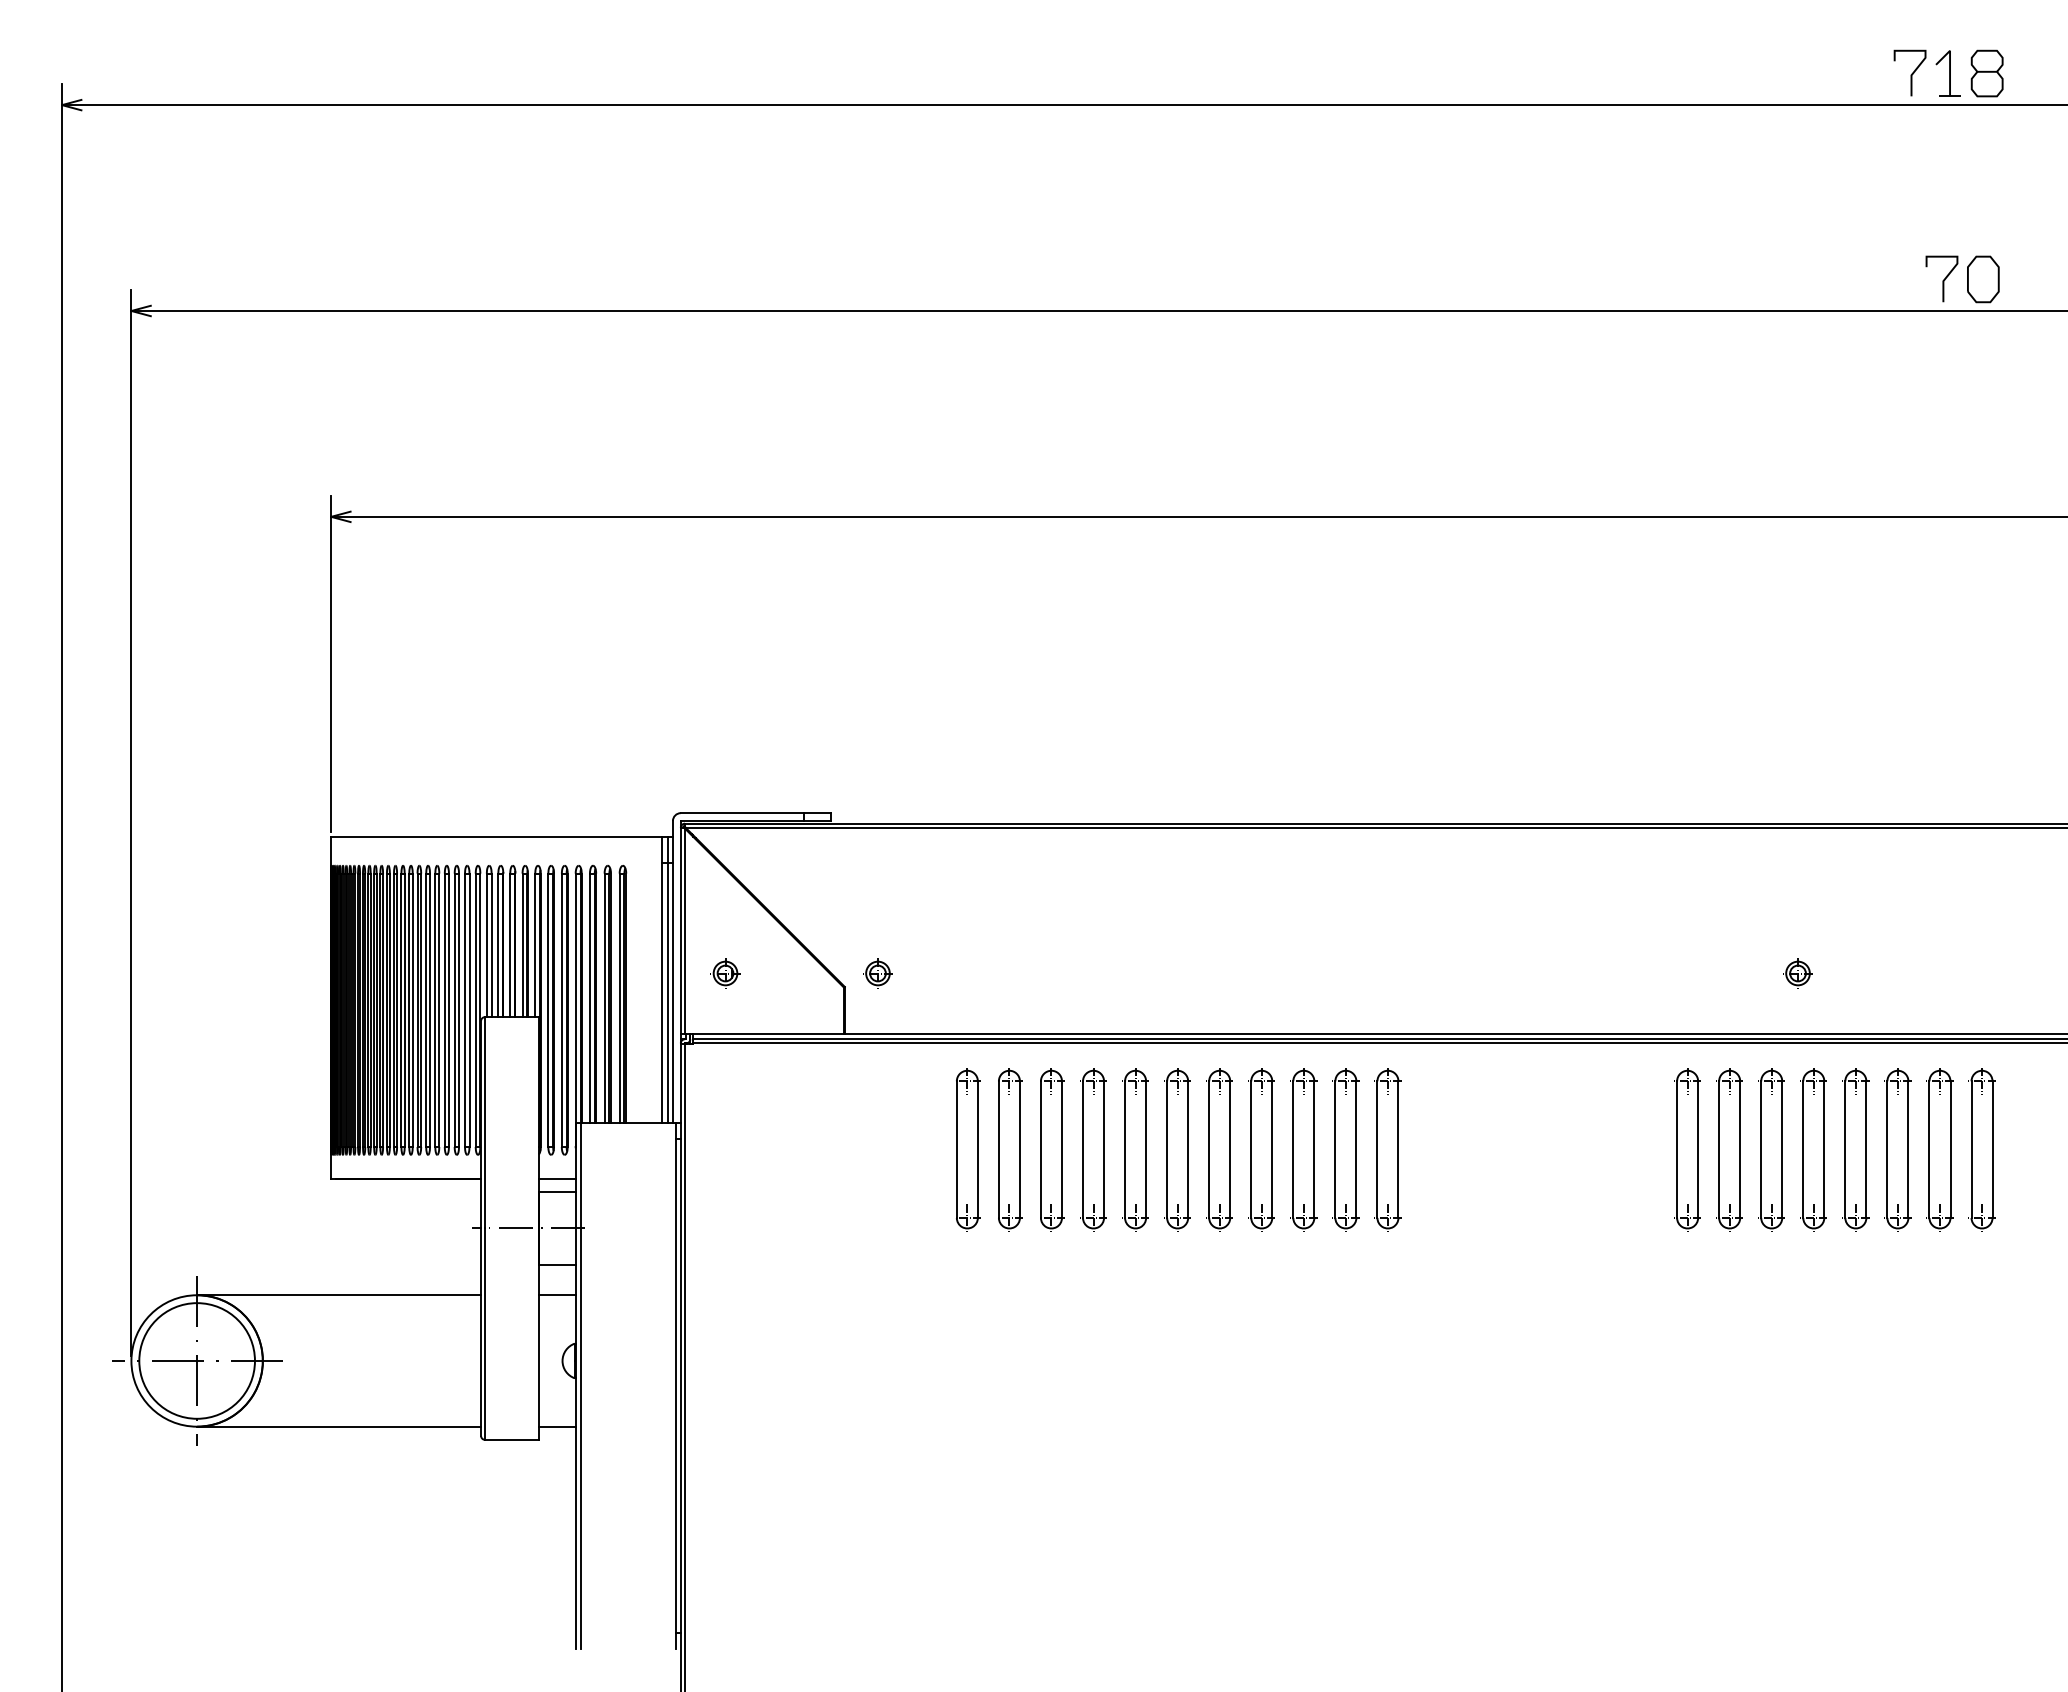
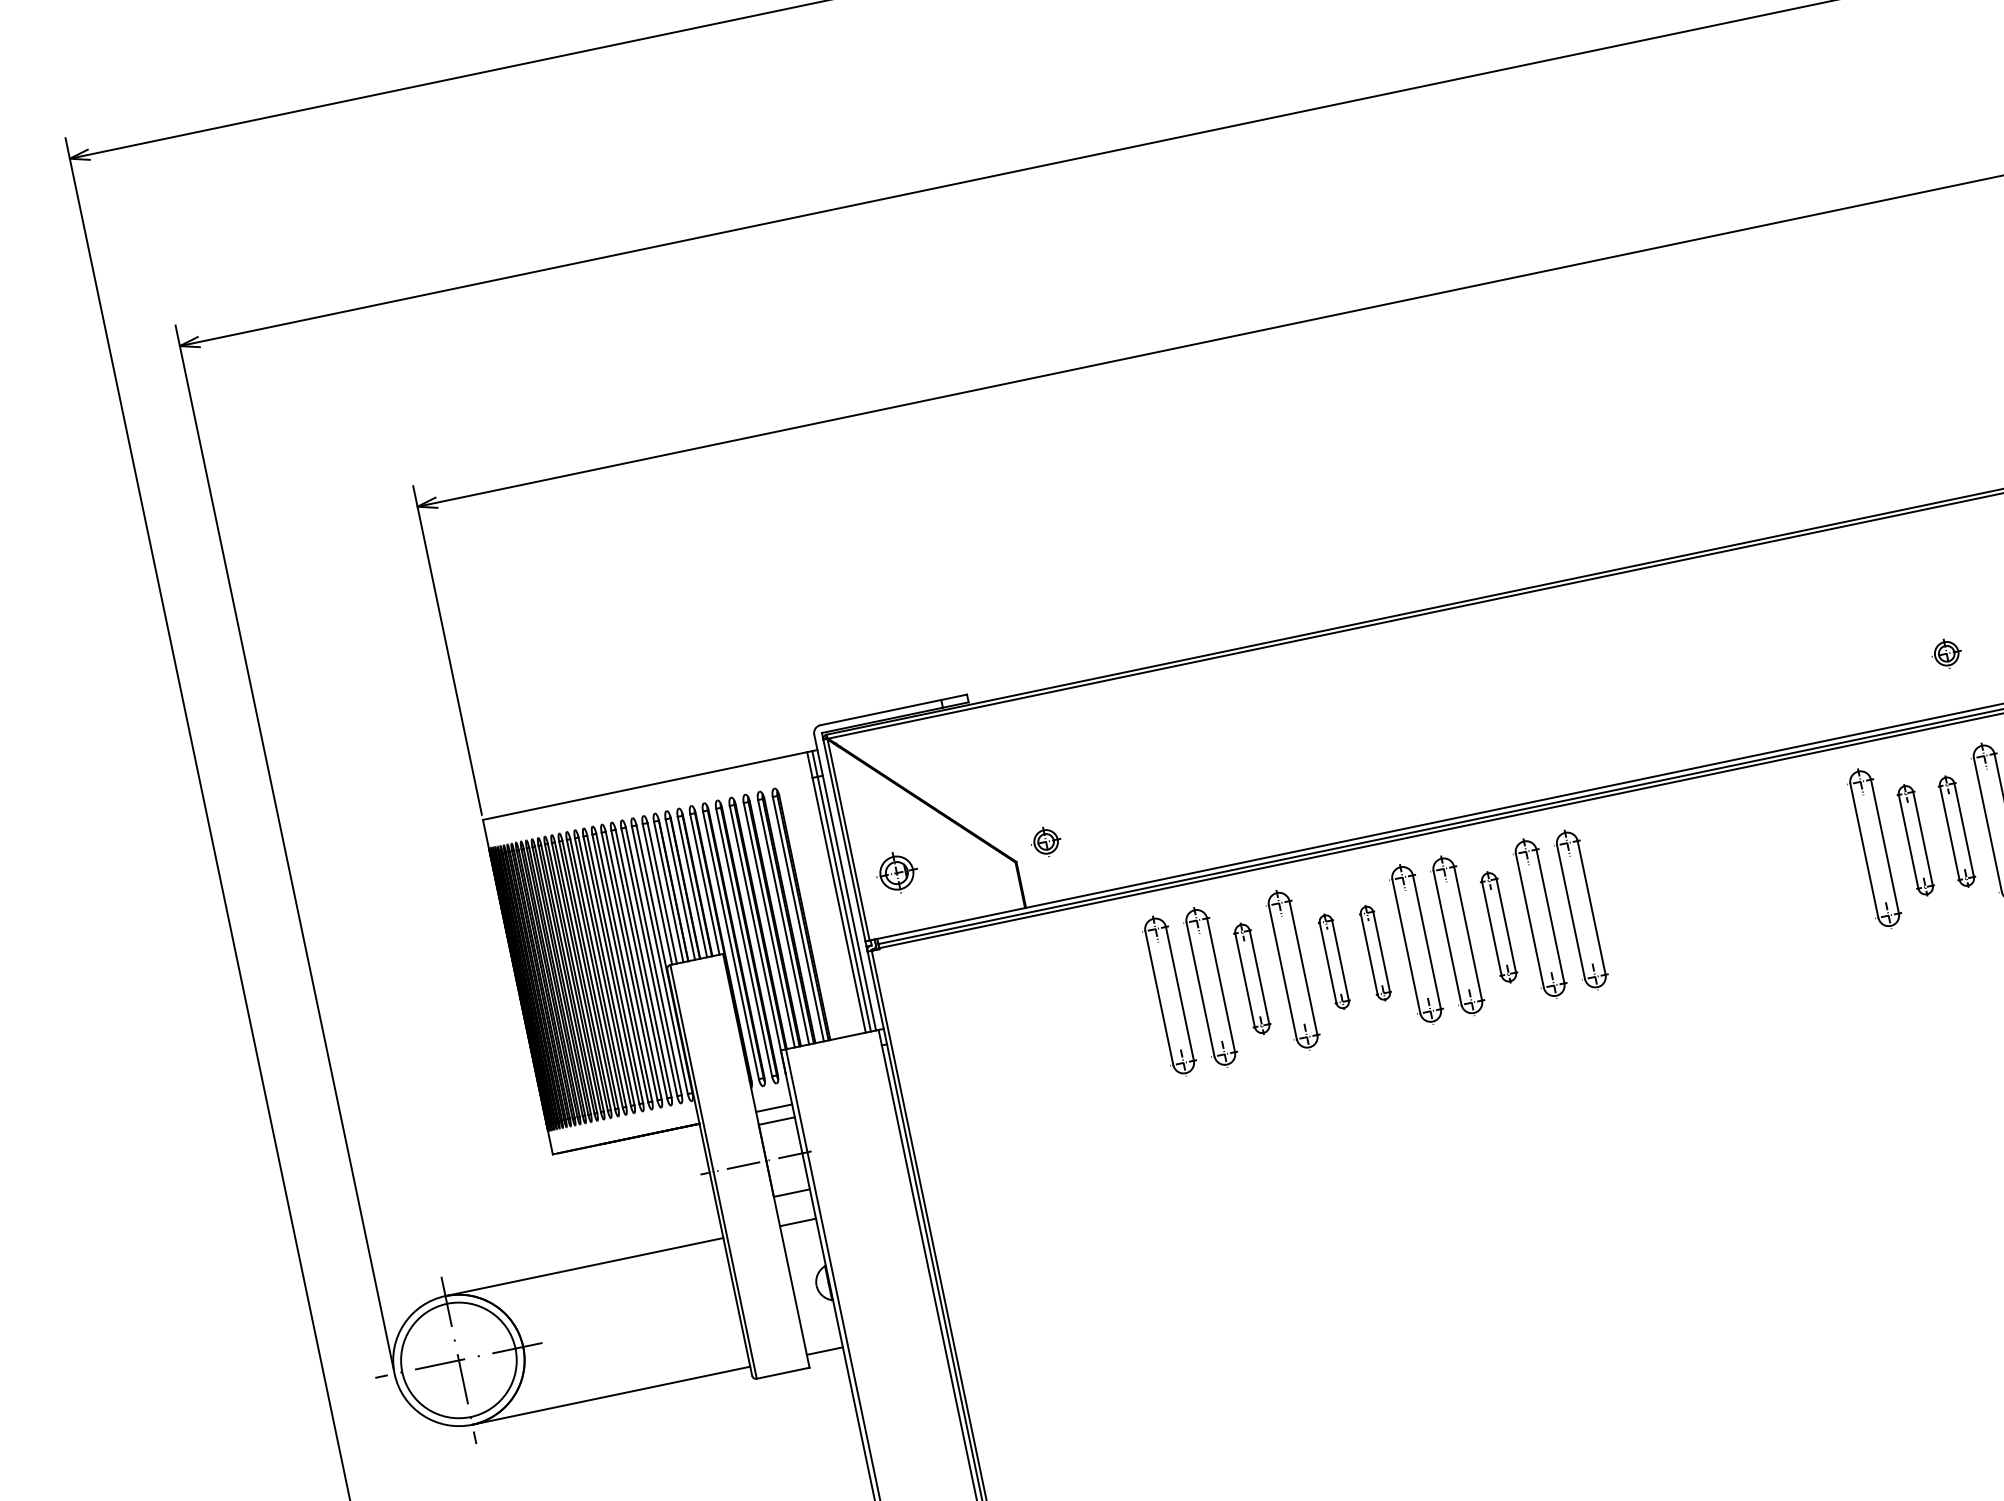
part: (725, 973) -> (896, 873), size x1.4
part: (1052, 1149) -> (1252, 978), size x0.7
part: (1135, 1149) -> (1334, 961), size x0.6
part: (1177, 1149) -> (1375, 952), size x0.6
part: (1303, 1149) -> (1498, 927), size x0.7
part: (1729, 1149) -> (1915, 840), size x0.7
part: (1771, 1149) -> (1956, 831), size x0.7

